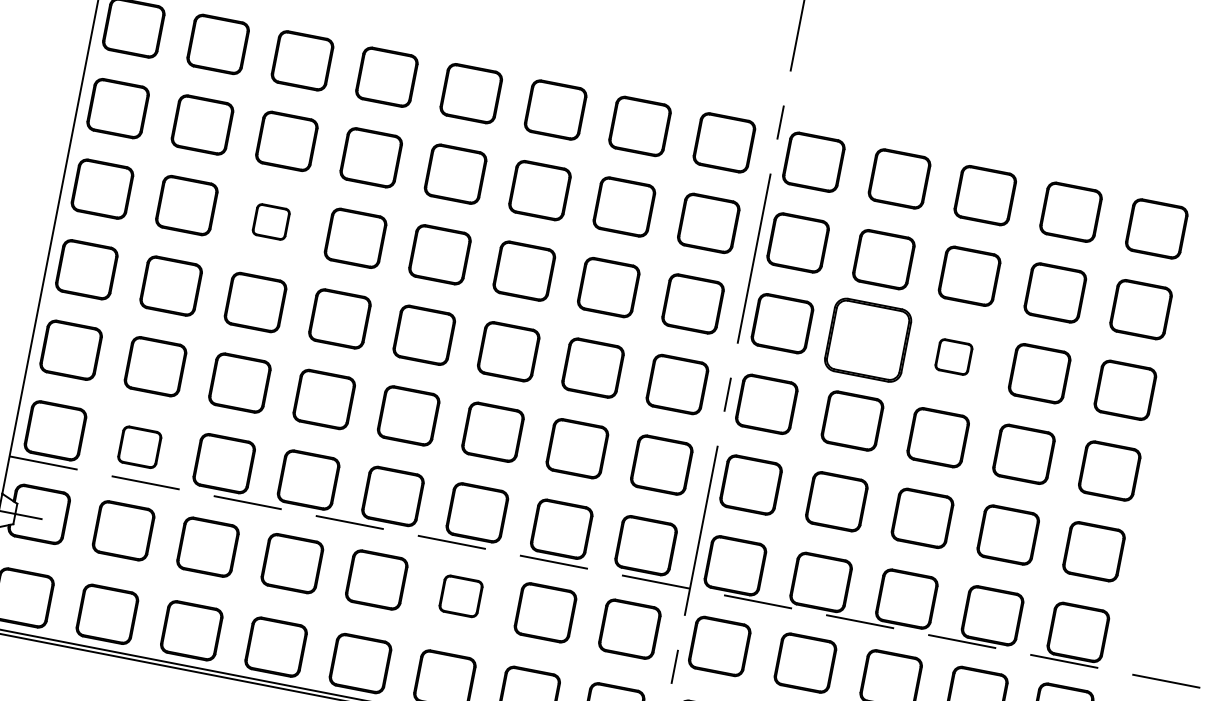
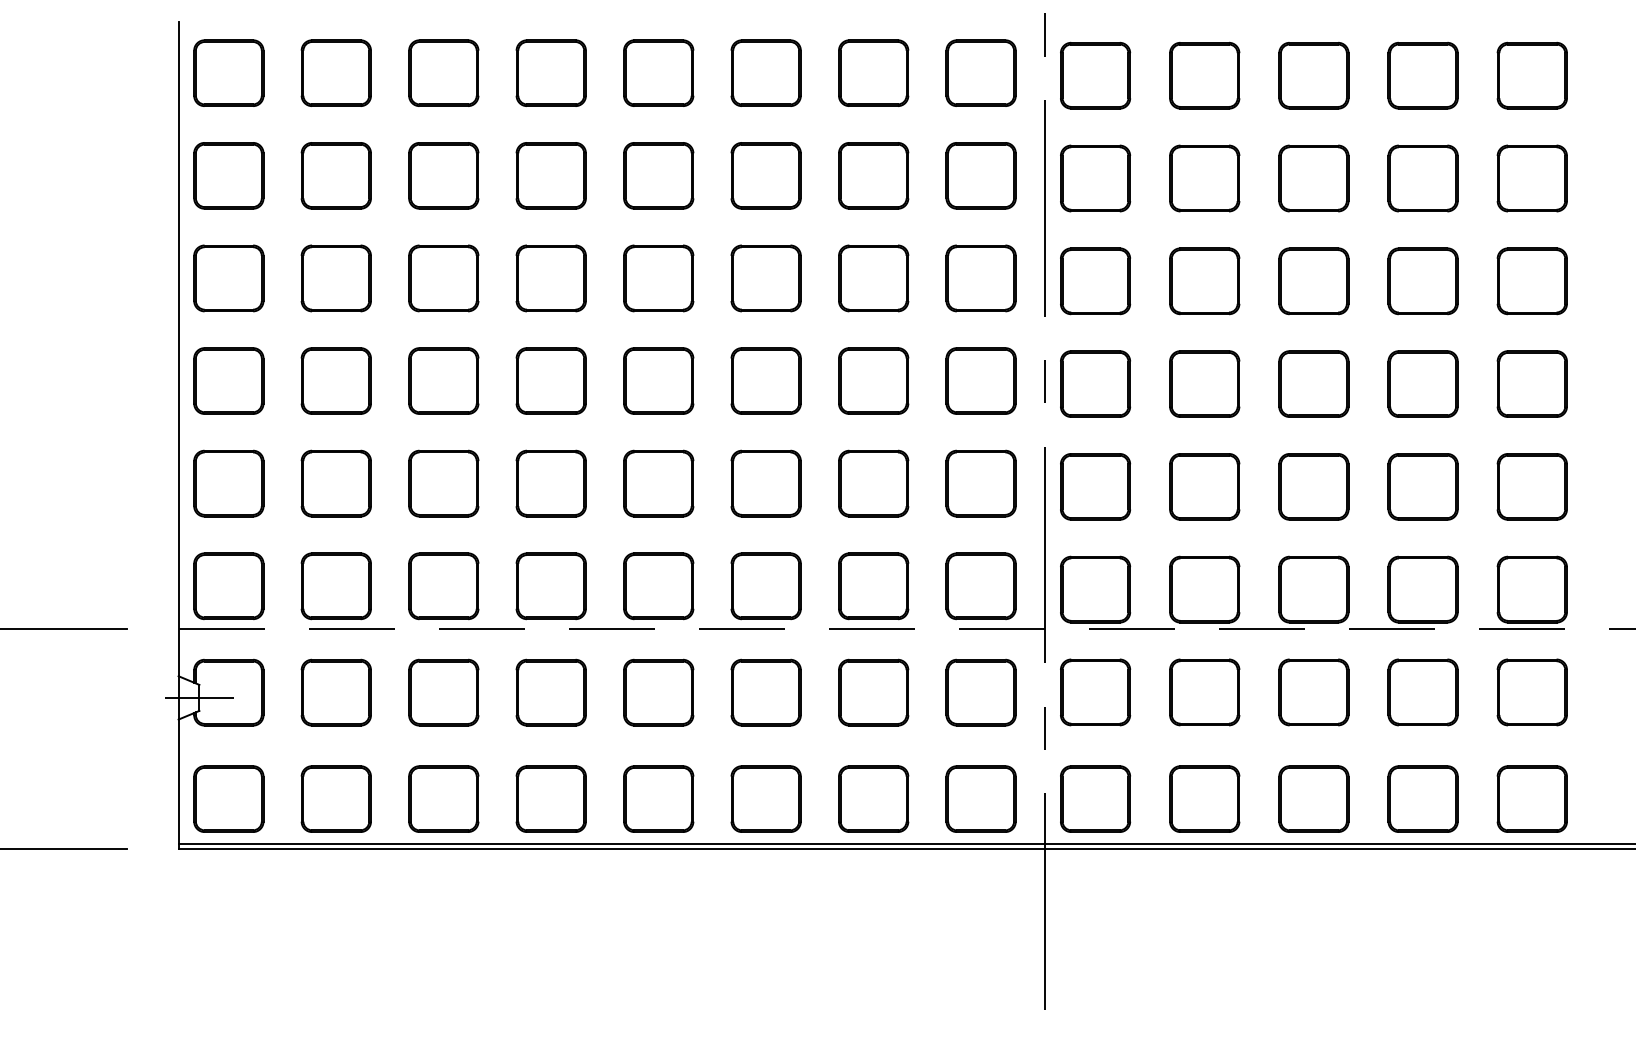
part: (270, 221) -> (443, 278), size x1.67
part: (867, 340) -> (1204, 281), size x0.71
part: (953, 357) -> (1313, 281), size x1.67
part: (139, 447) -> (335, 586), size x1.43
part: (460, 596) -> (765, 692), size x1.43

